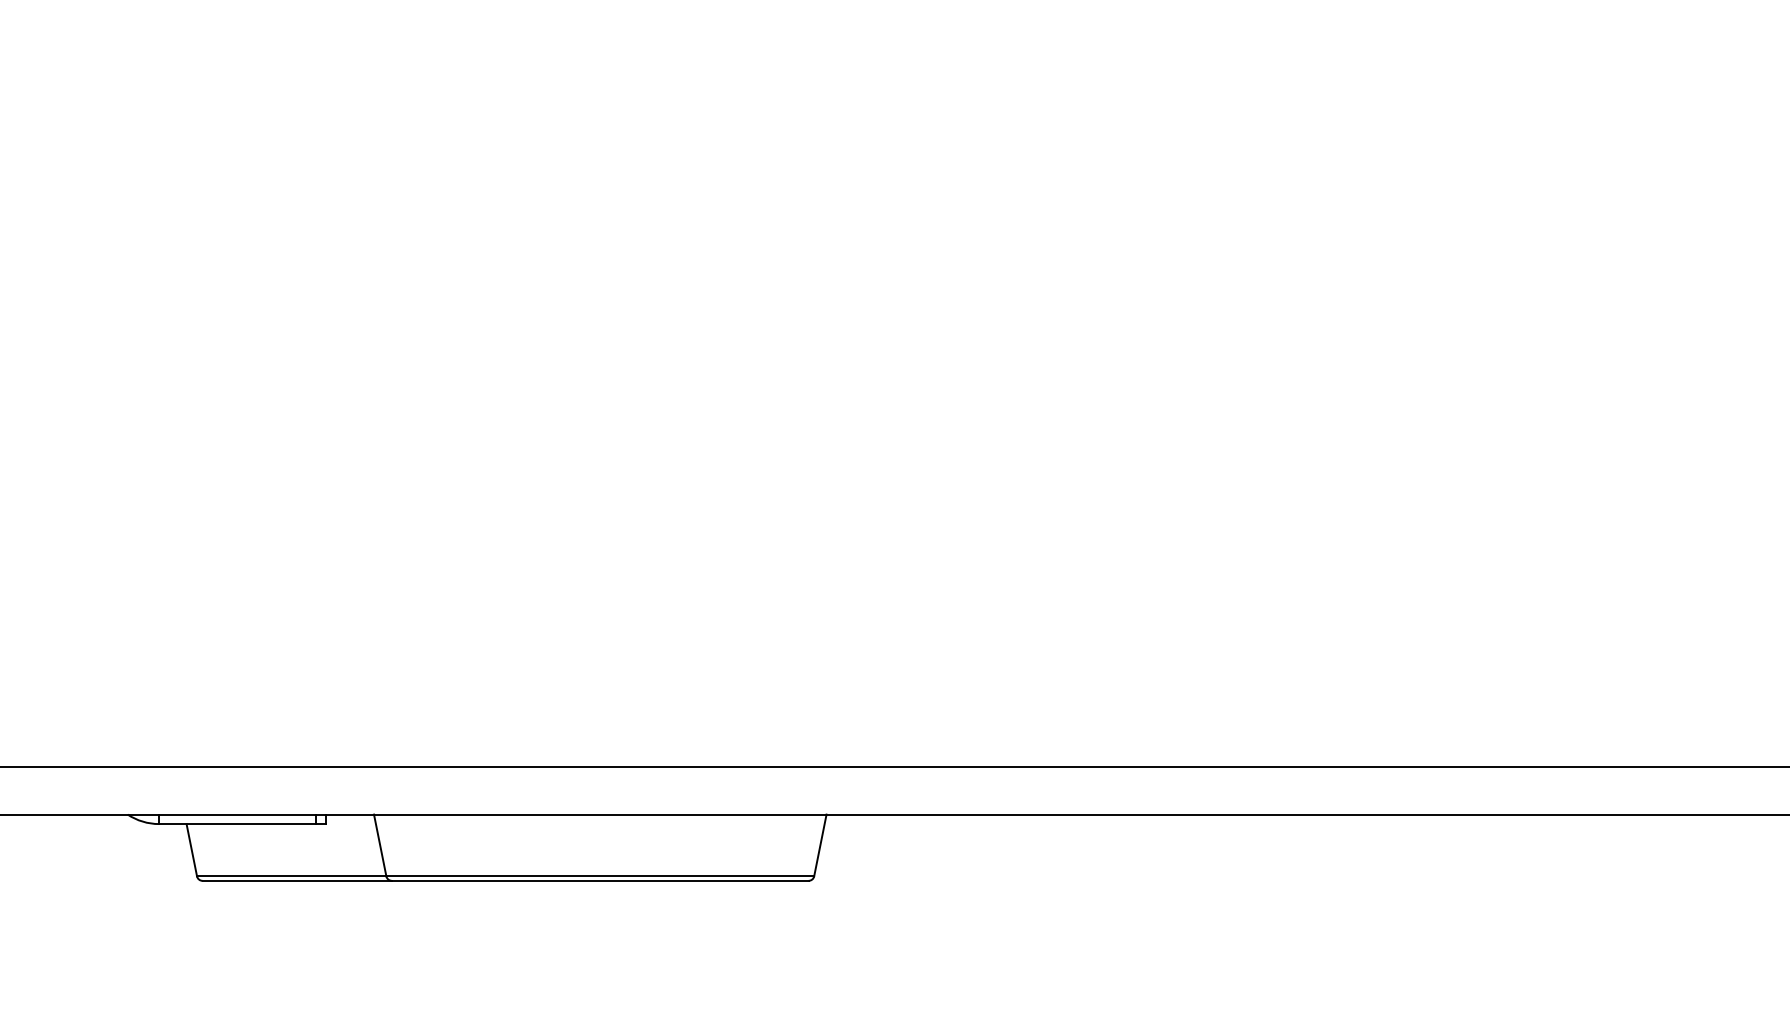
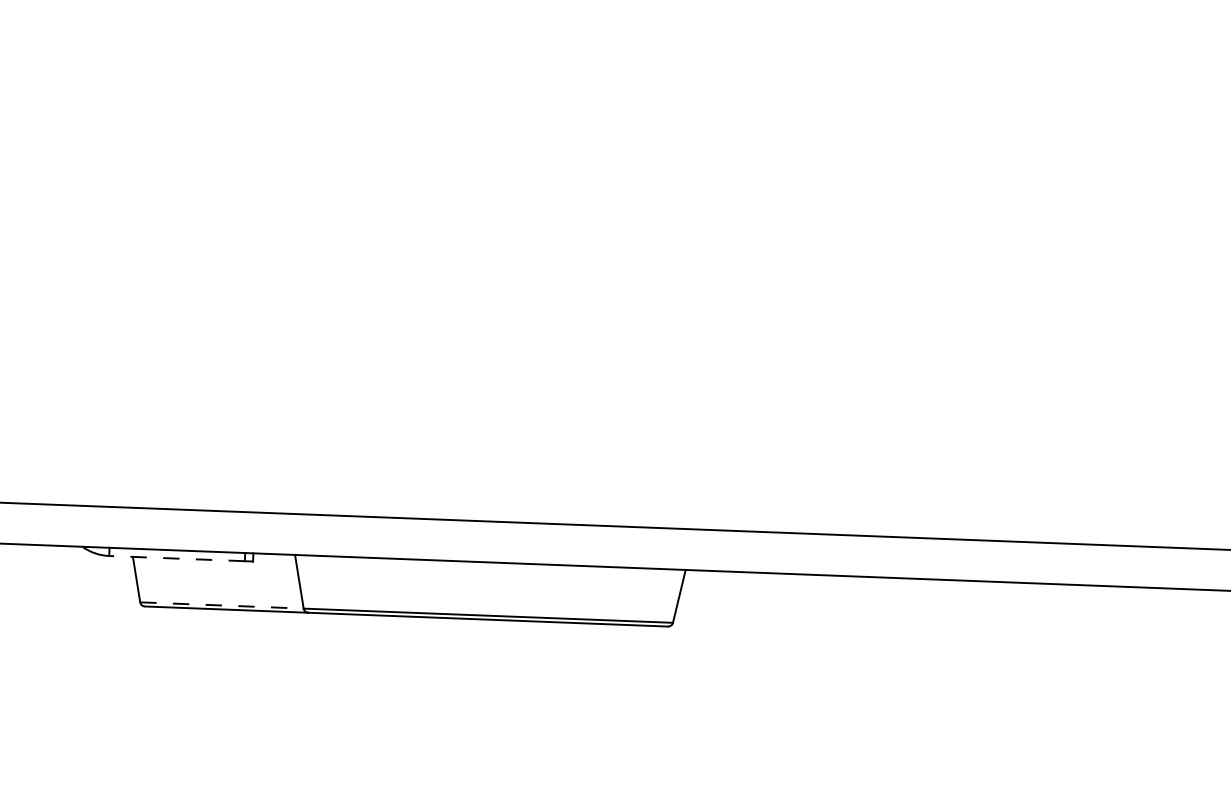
line: (237, 824) -> (176, 558), solid -> dashed
line: (291, 876) -> (221, 605), solid -> dashed

